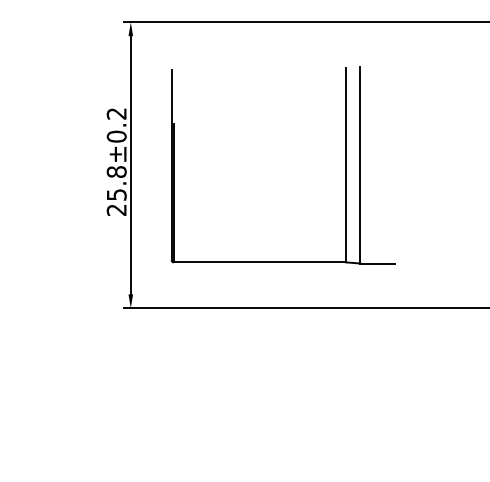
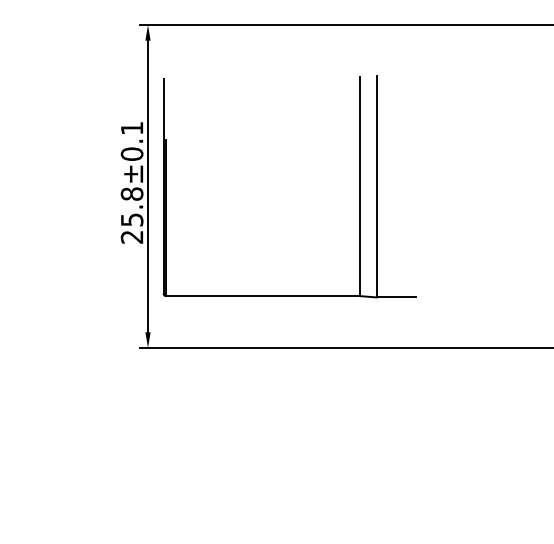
text: (116, 113) -> (131, 127), 25.8±0.2 -> 25.8±0.1
part: (345, 165) -> (360, 186), moved

